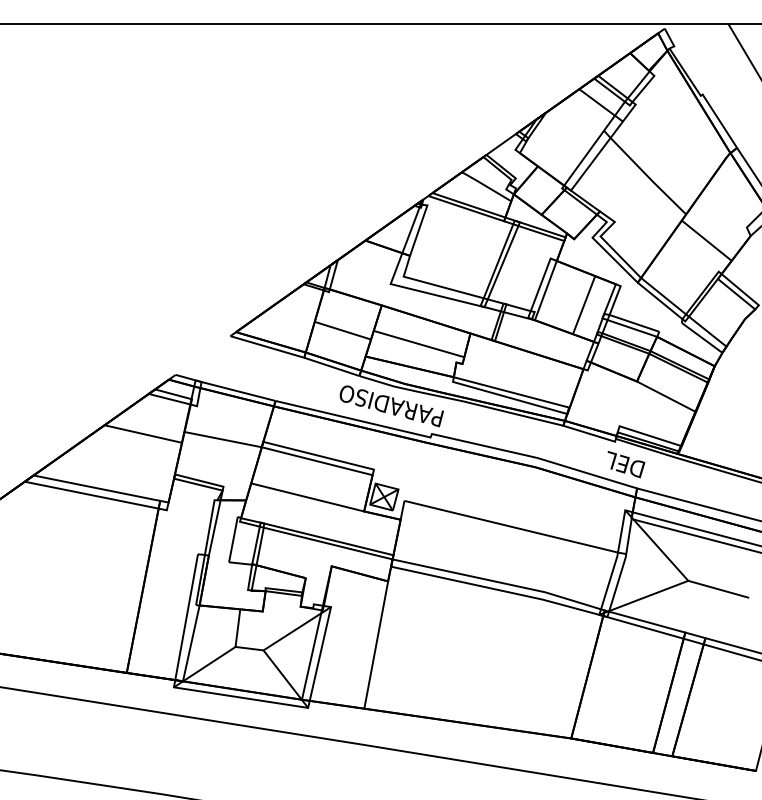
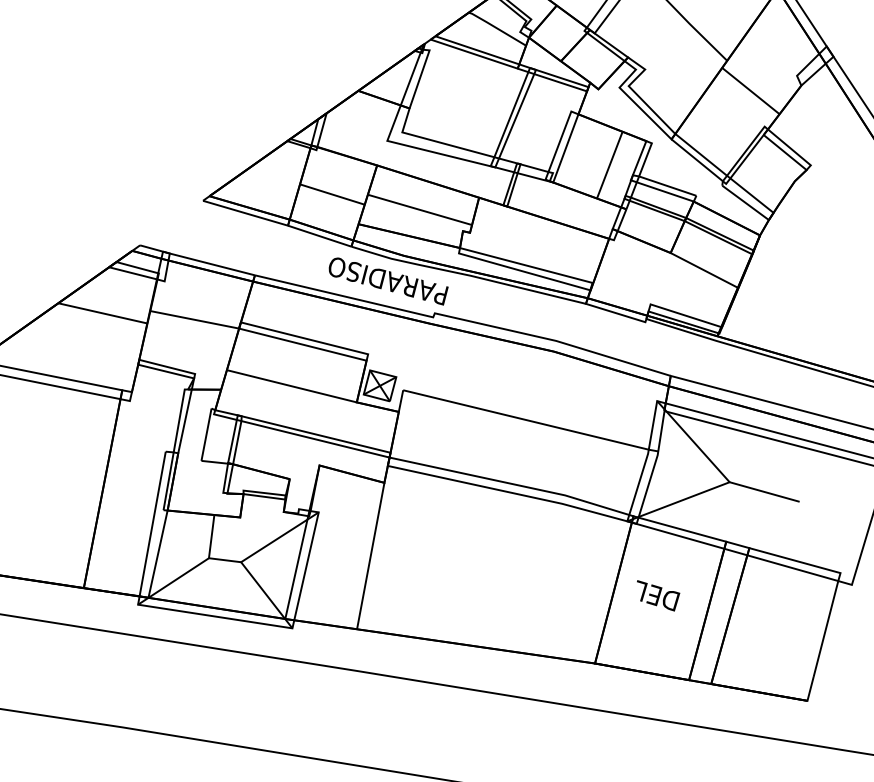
text: (626, 464) -> (658, 595), moved

